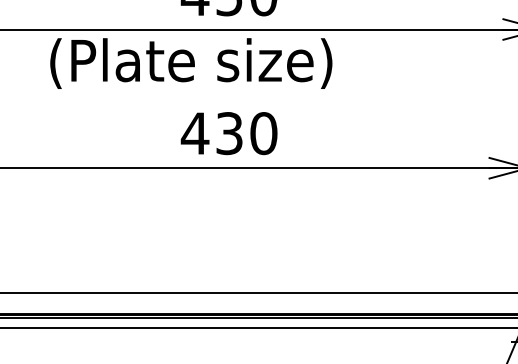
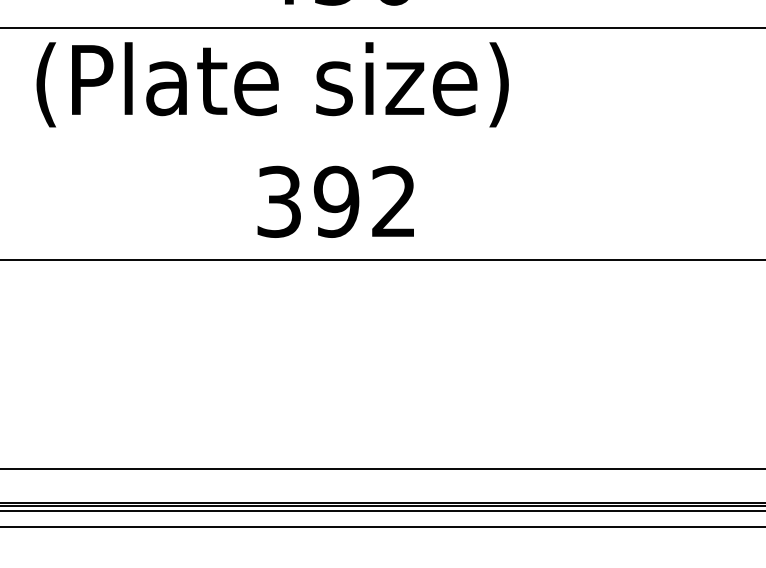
text: (228, 133) -> (334, 201), 430 -> 392

